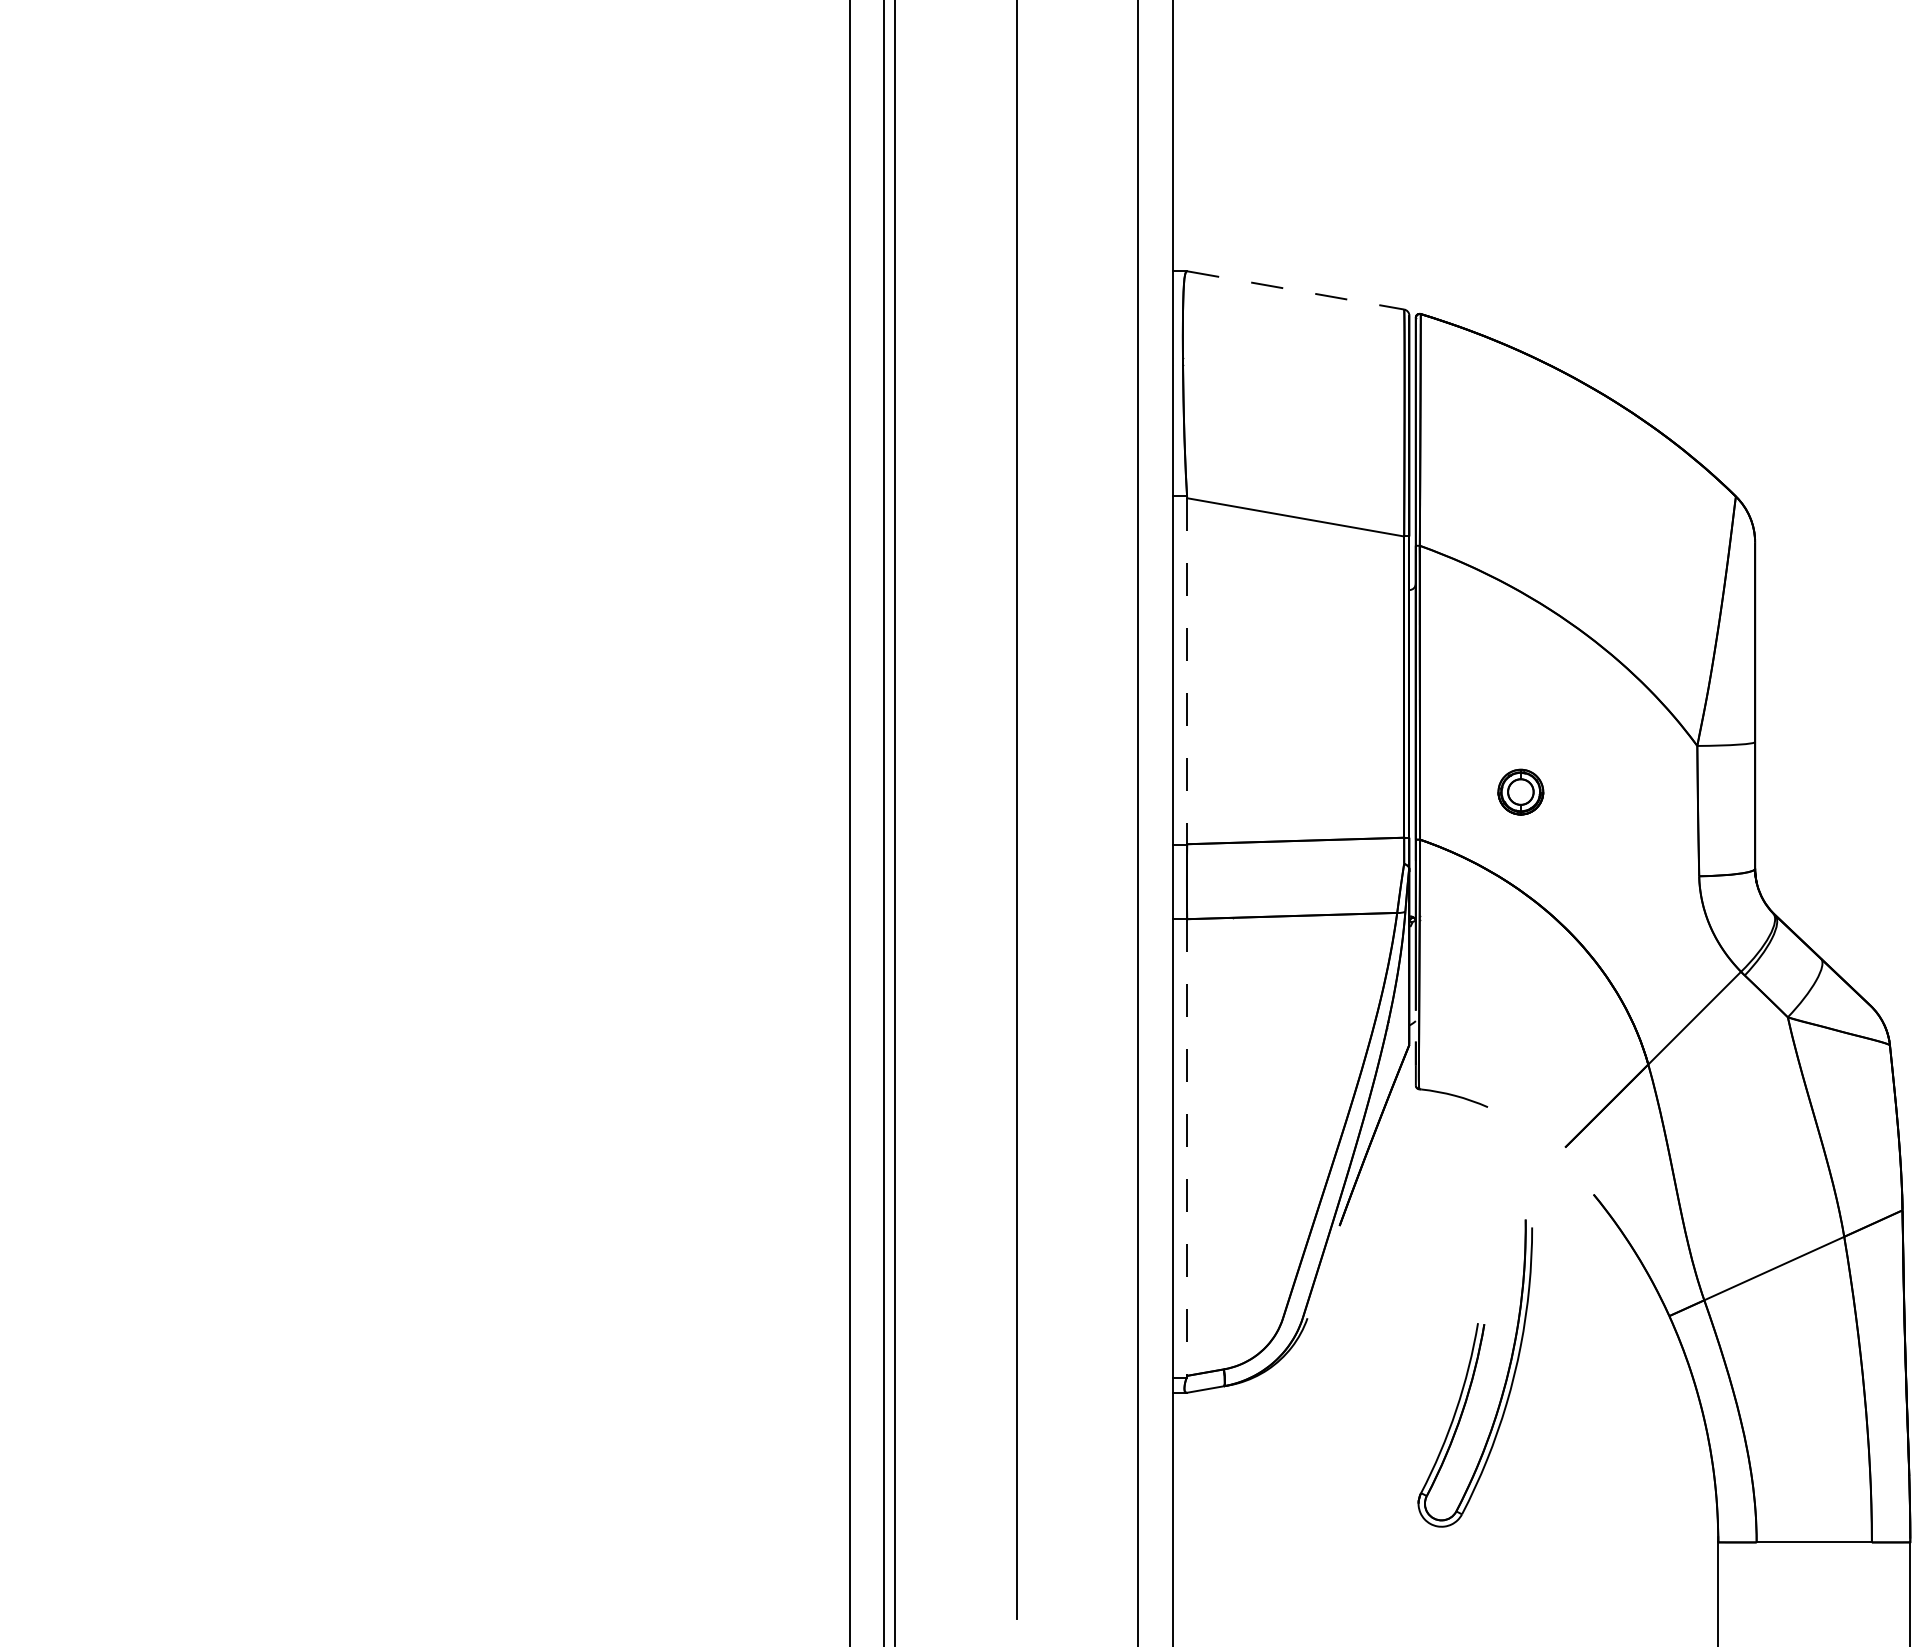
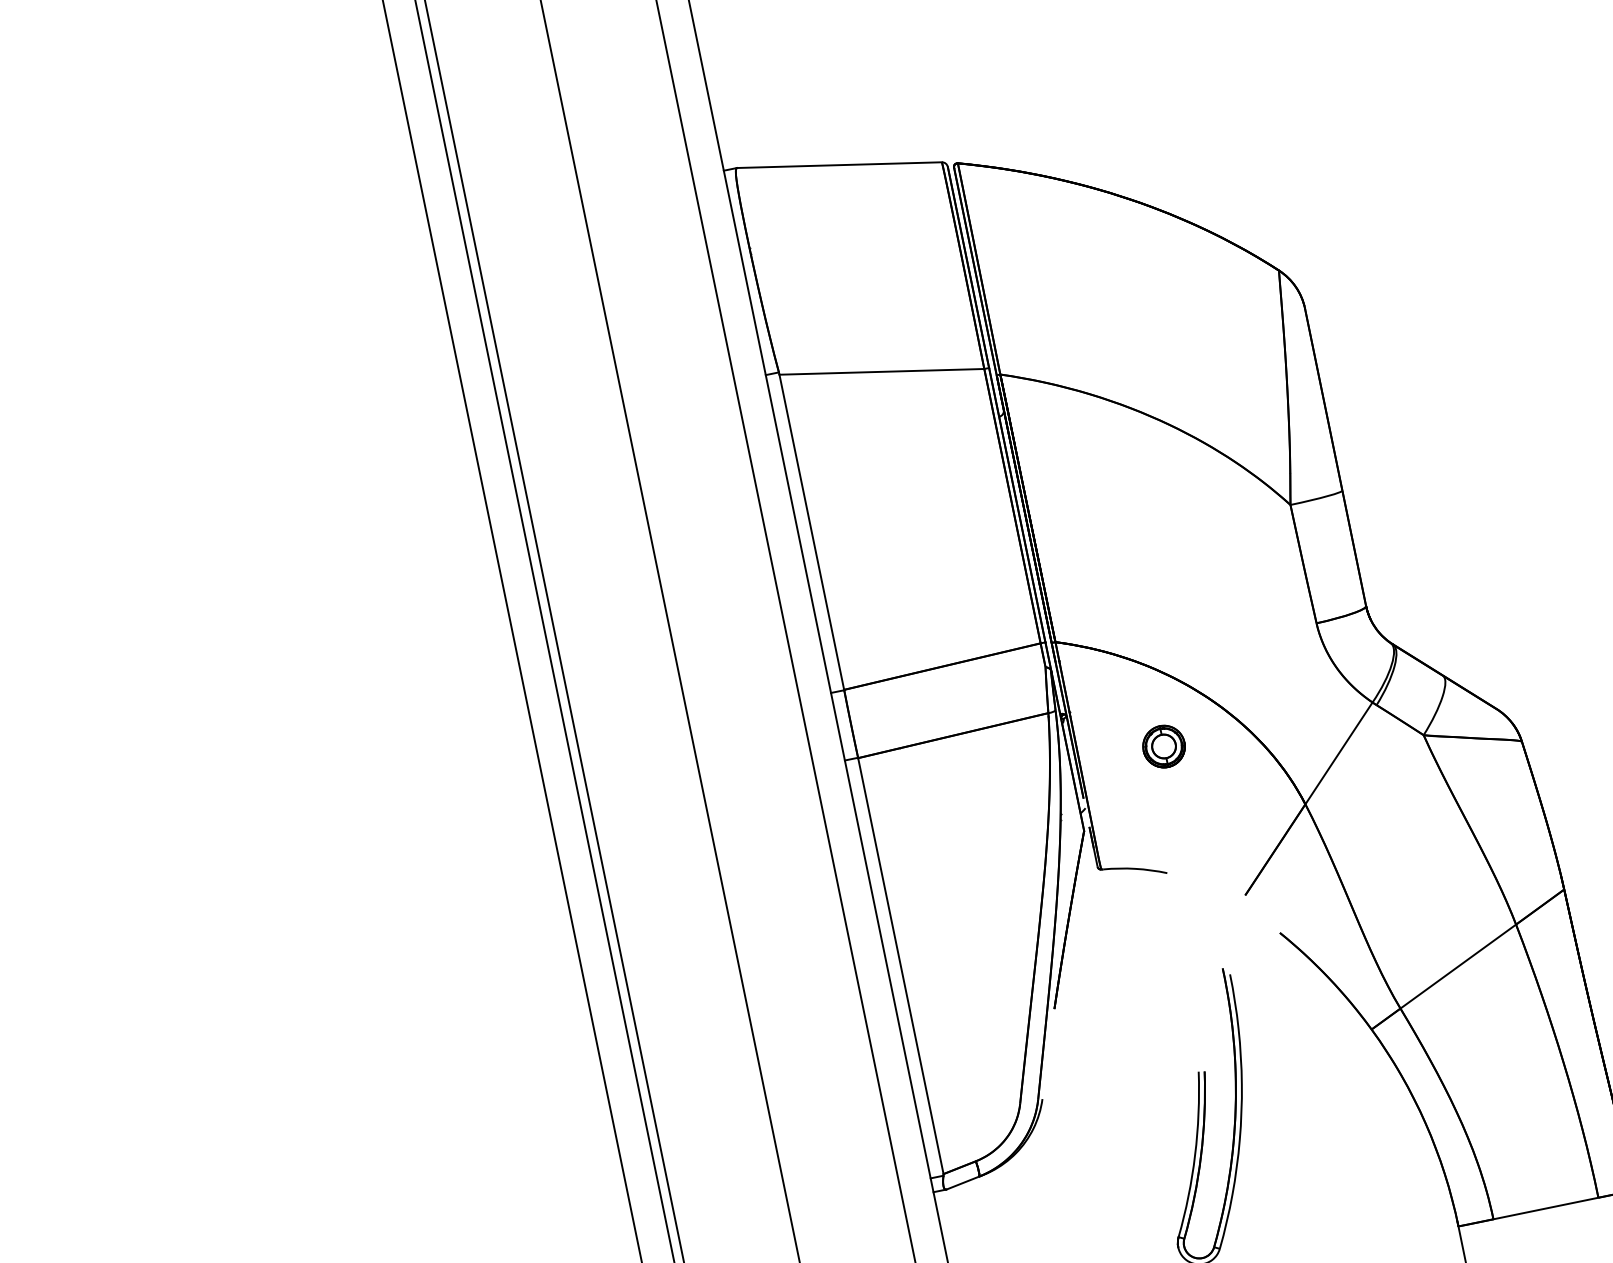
line: (1296, 290) -> (840, 165), dashed -> solid
line: (1187, 671) -> (812, 532), dashed -> solid
part: (1520, 791) -> (1163, 746), moved
line: (1187, 1148) -> (901, 966), dashed -> solid

